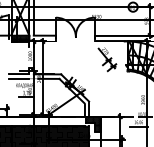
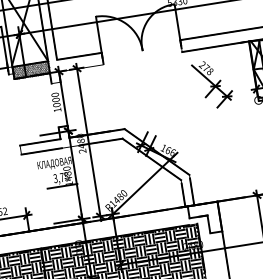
hatch: (93, 123) -> (205, 217), removed

